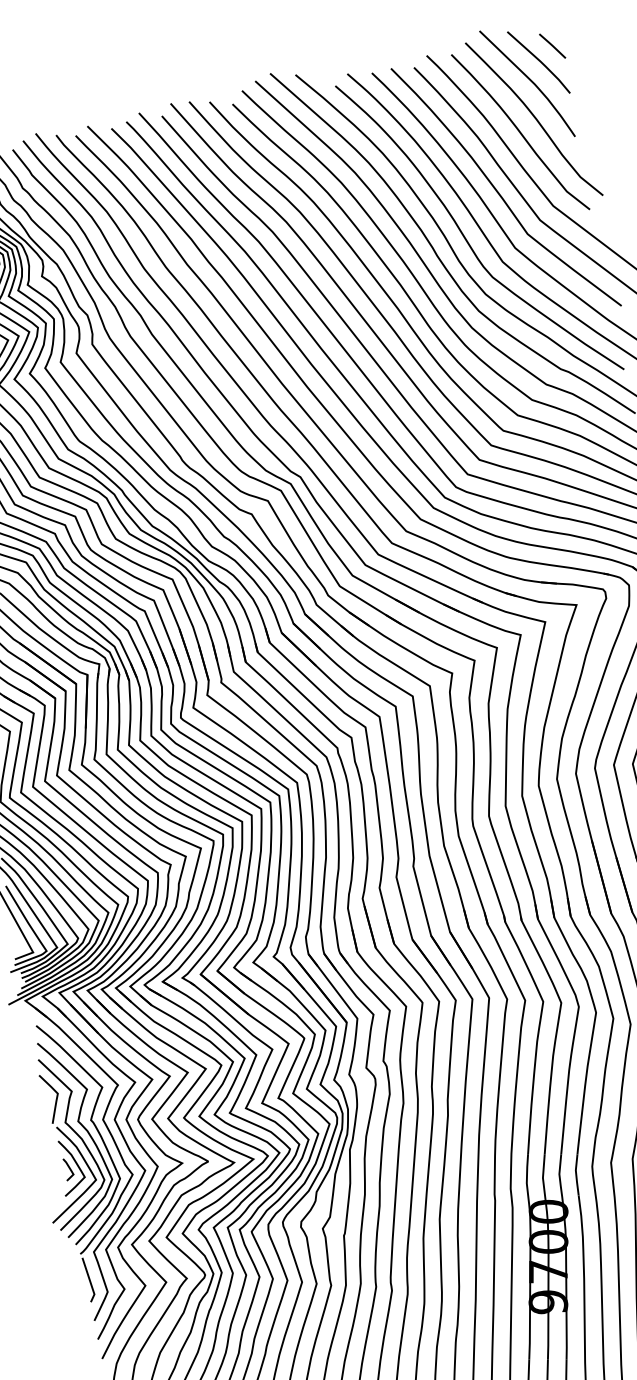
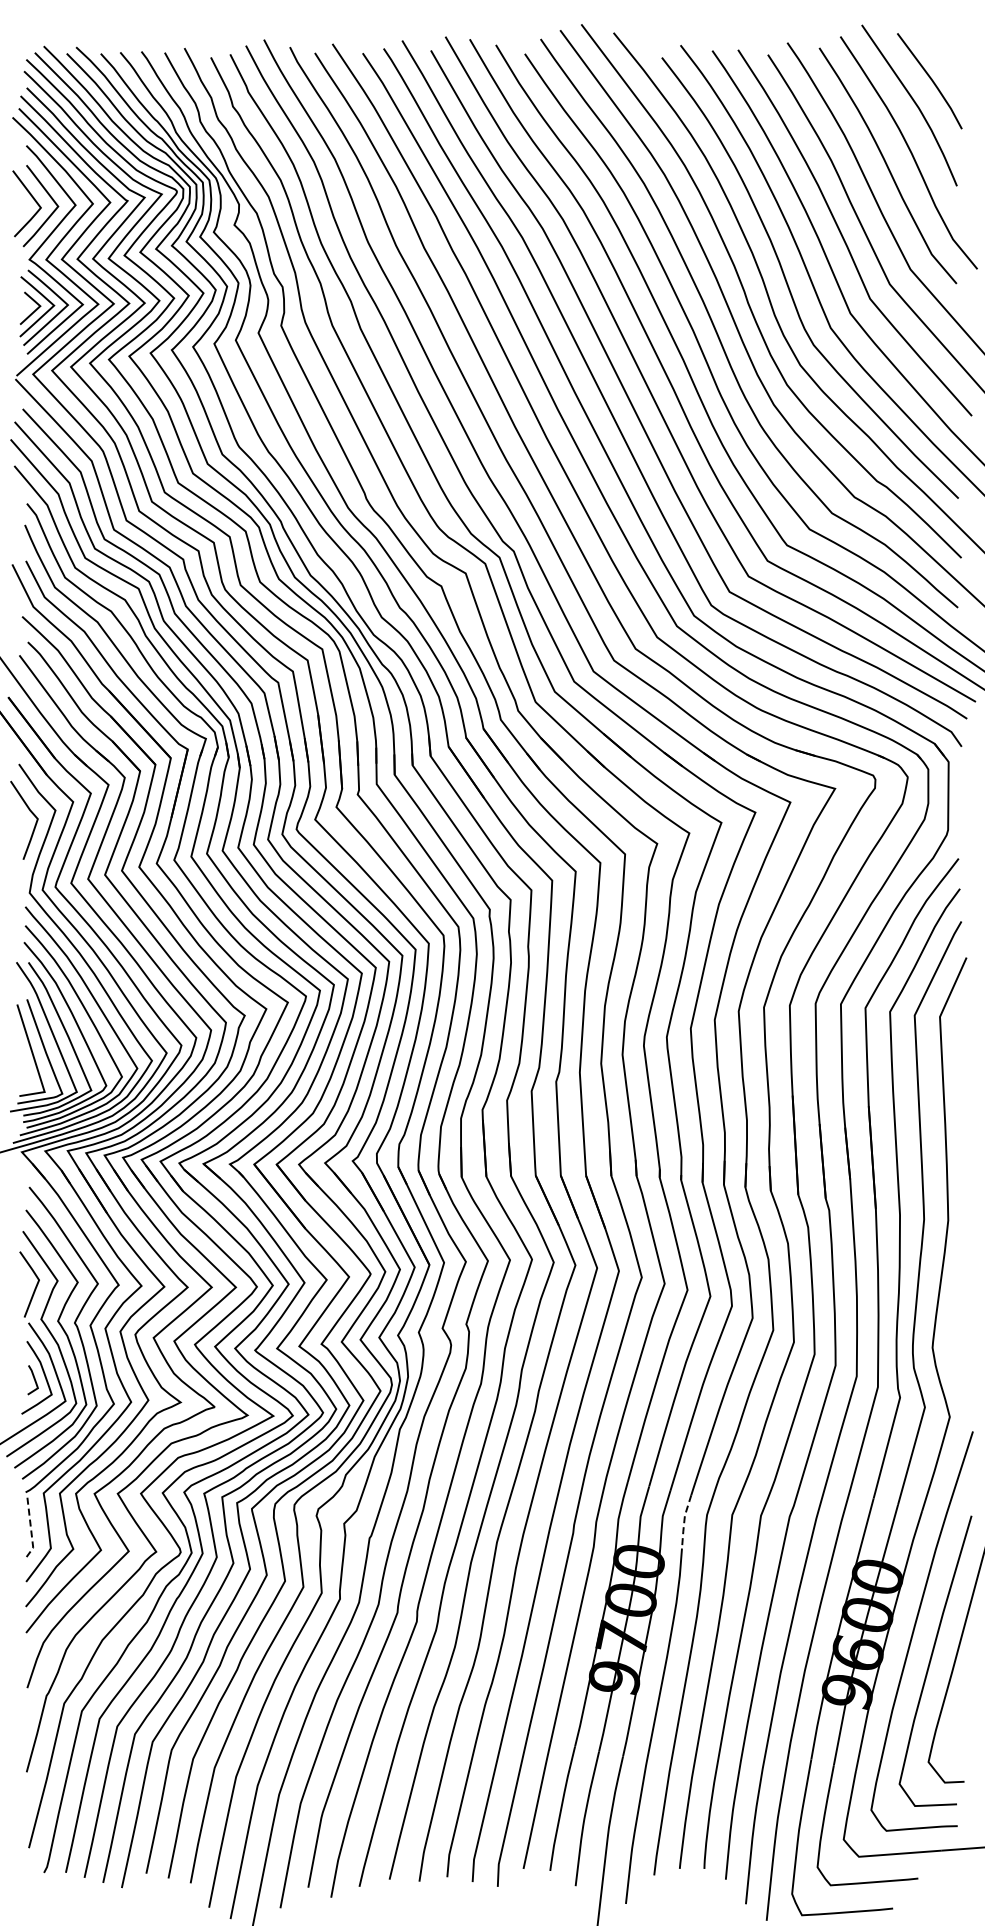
line: (552, 46) -> (951, 63), removed
line: (576, 1174) -> (684, 1521), solid -> dashed
line: (90, 1280) -> (31, 1529), solid -> dashed

